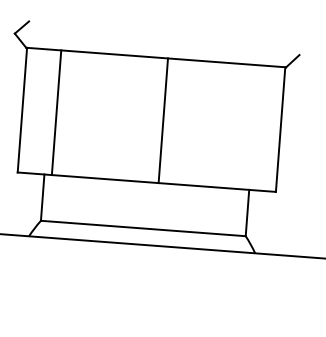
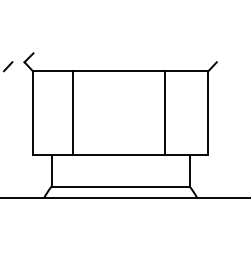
line: (56, 113) -> (72, 113), moved
line: (163, 121) -> (164, 113), moved

